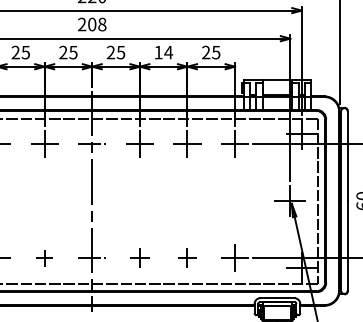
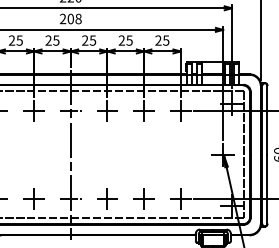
text: (163, 52) -> (125, 40), 14 -> 25
part: (43, 257) -> (33, 198), size x1.67
part: (139, 257) -> (107, 198), size x1.43
part: (186, 257) -> (143, 198), size x1.43

